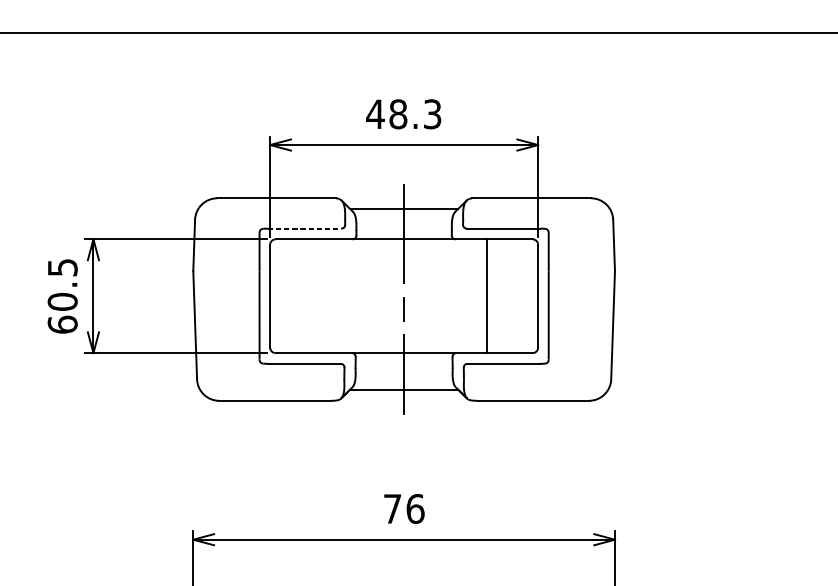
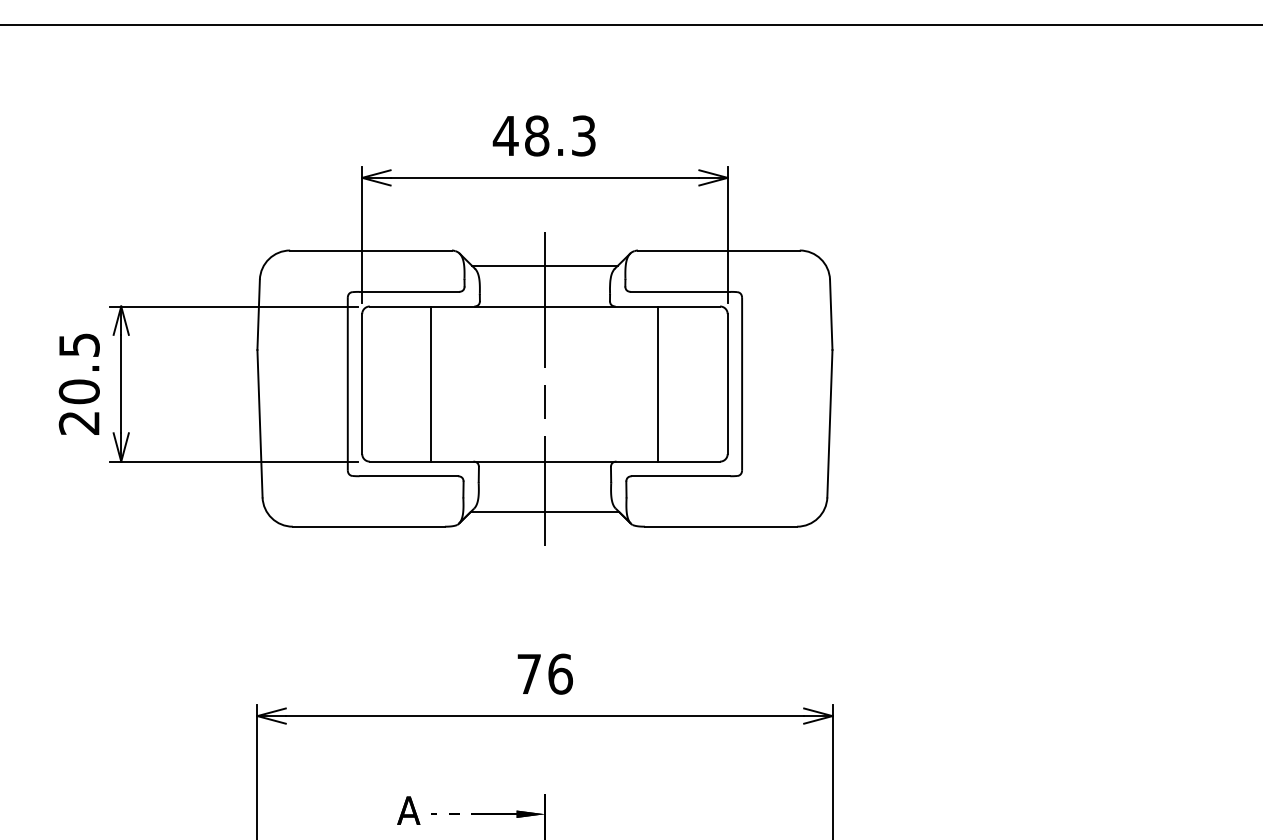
line: (304, 228) -> (409, 291), dashed -> solid
line: (320, 295) -> (431, 383), added
text: (62, 324) -> (78, 422), 60.5 -> 20.5

